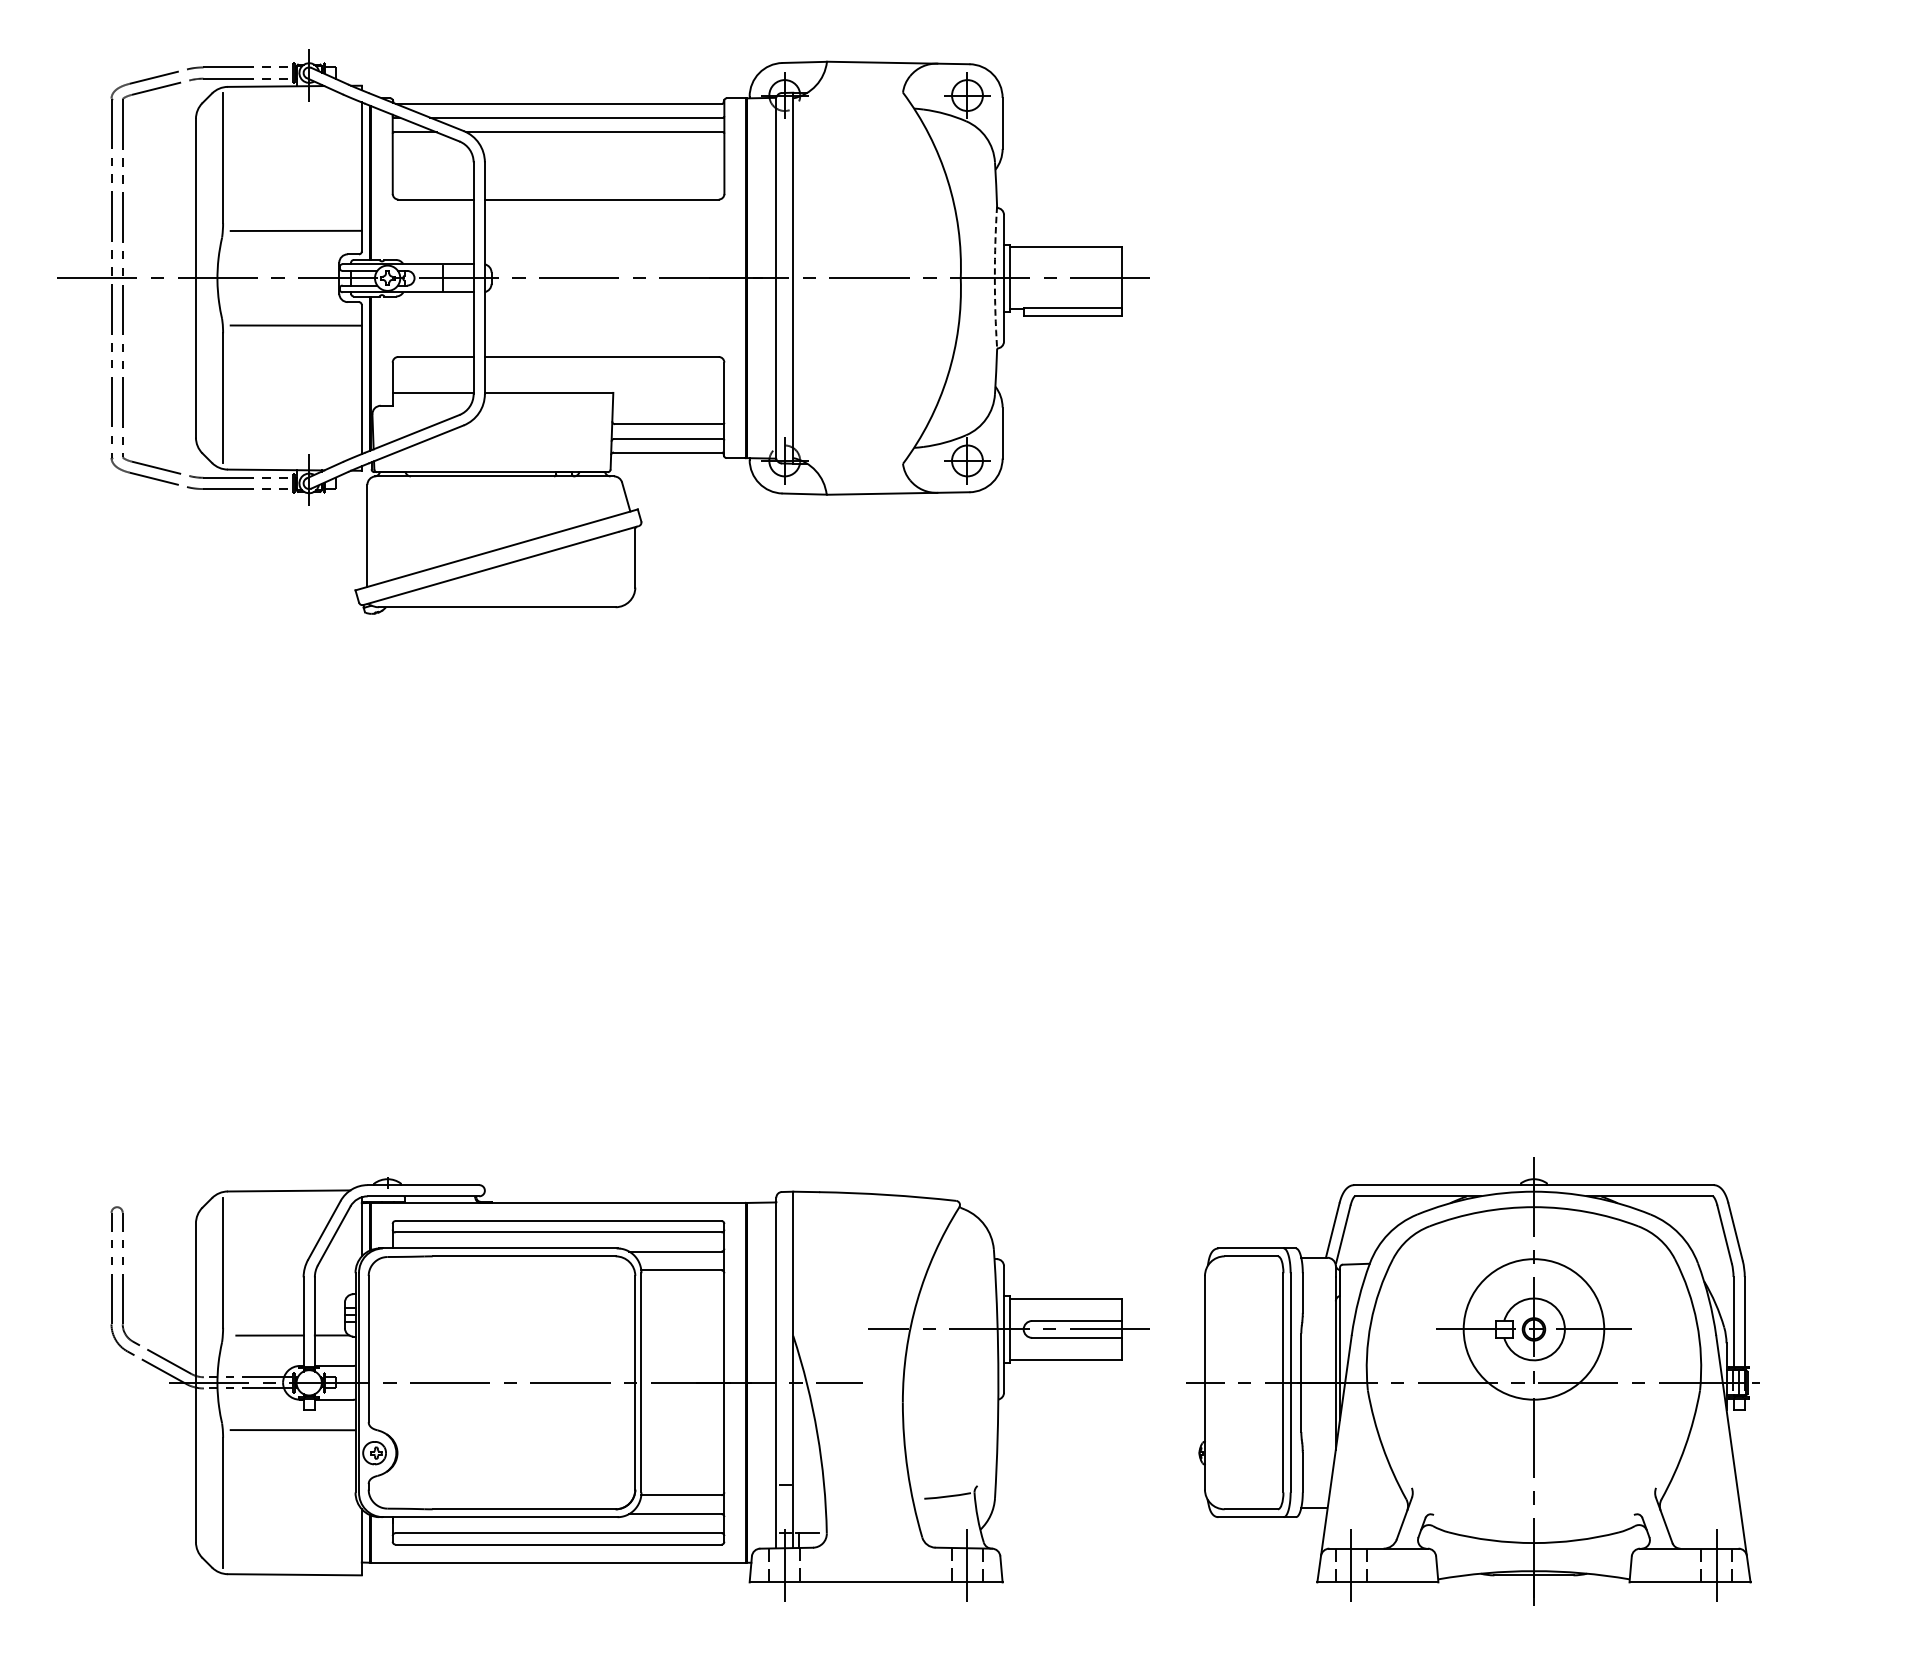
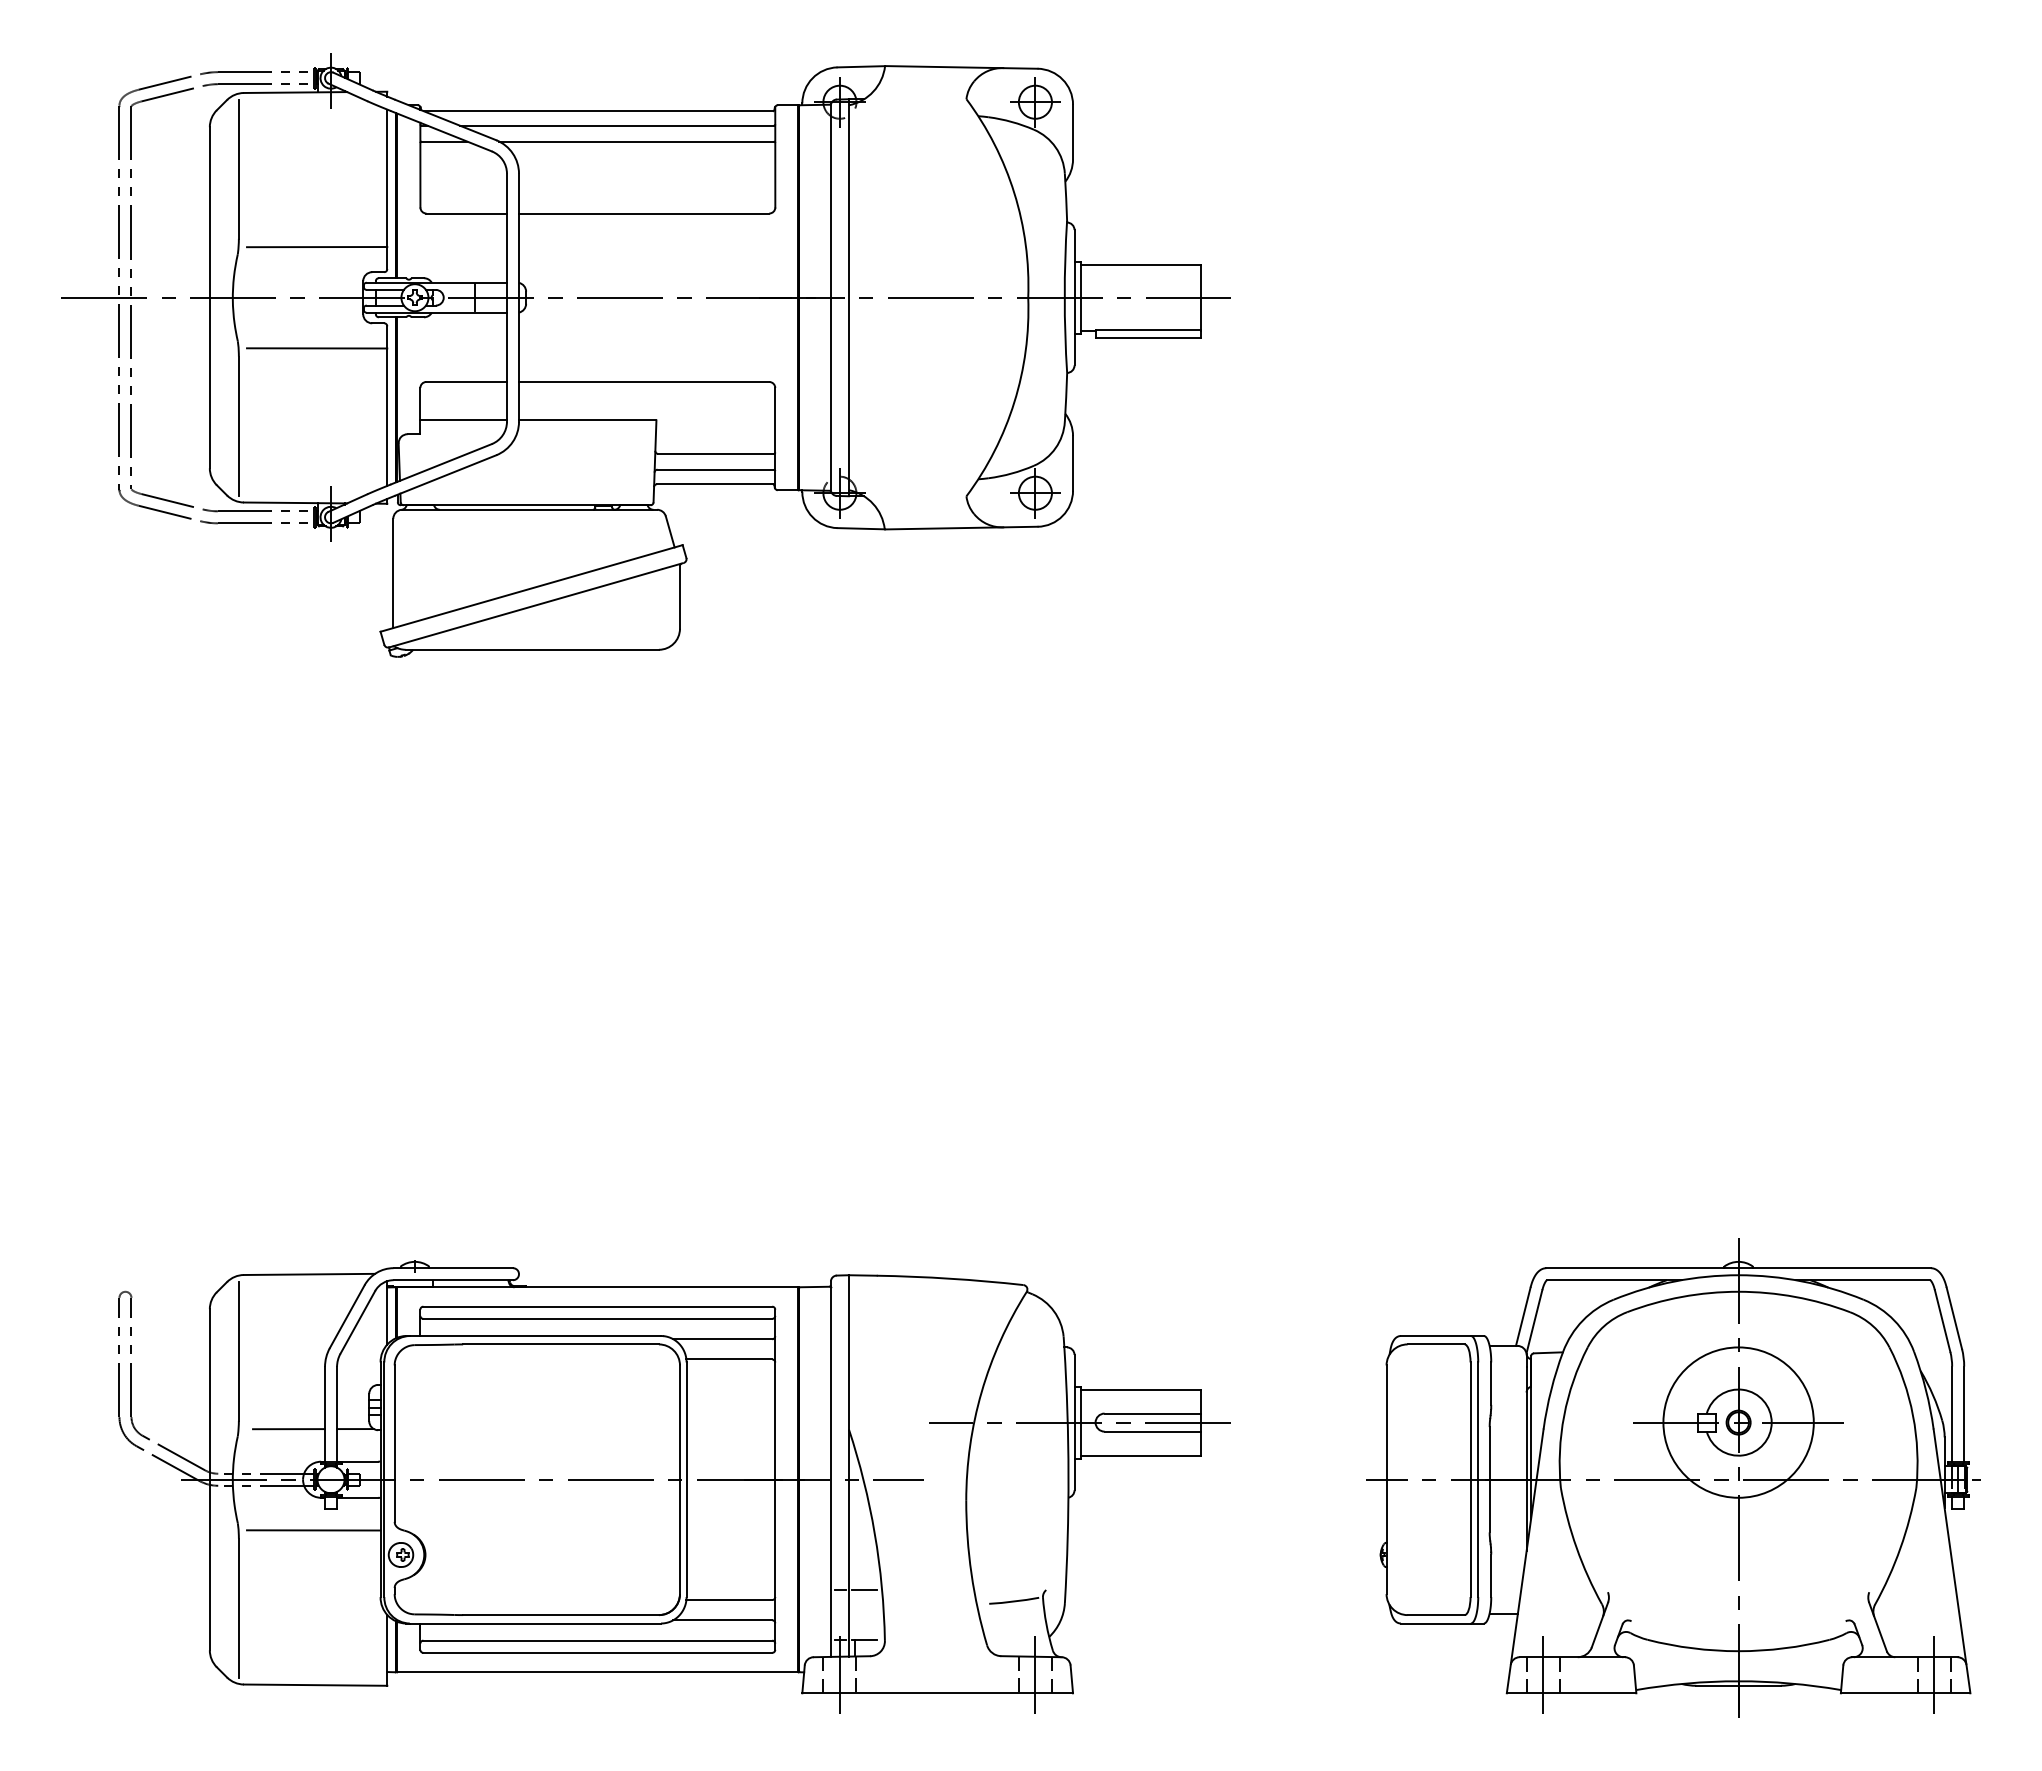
arc: (994, 277) -> (1064, 296), dashed -> solid
part: (1473, 1380) -> (1673, 1477), moved
line: (807, 1485) -> (864, 1589), added

